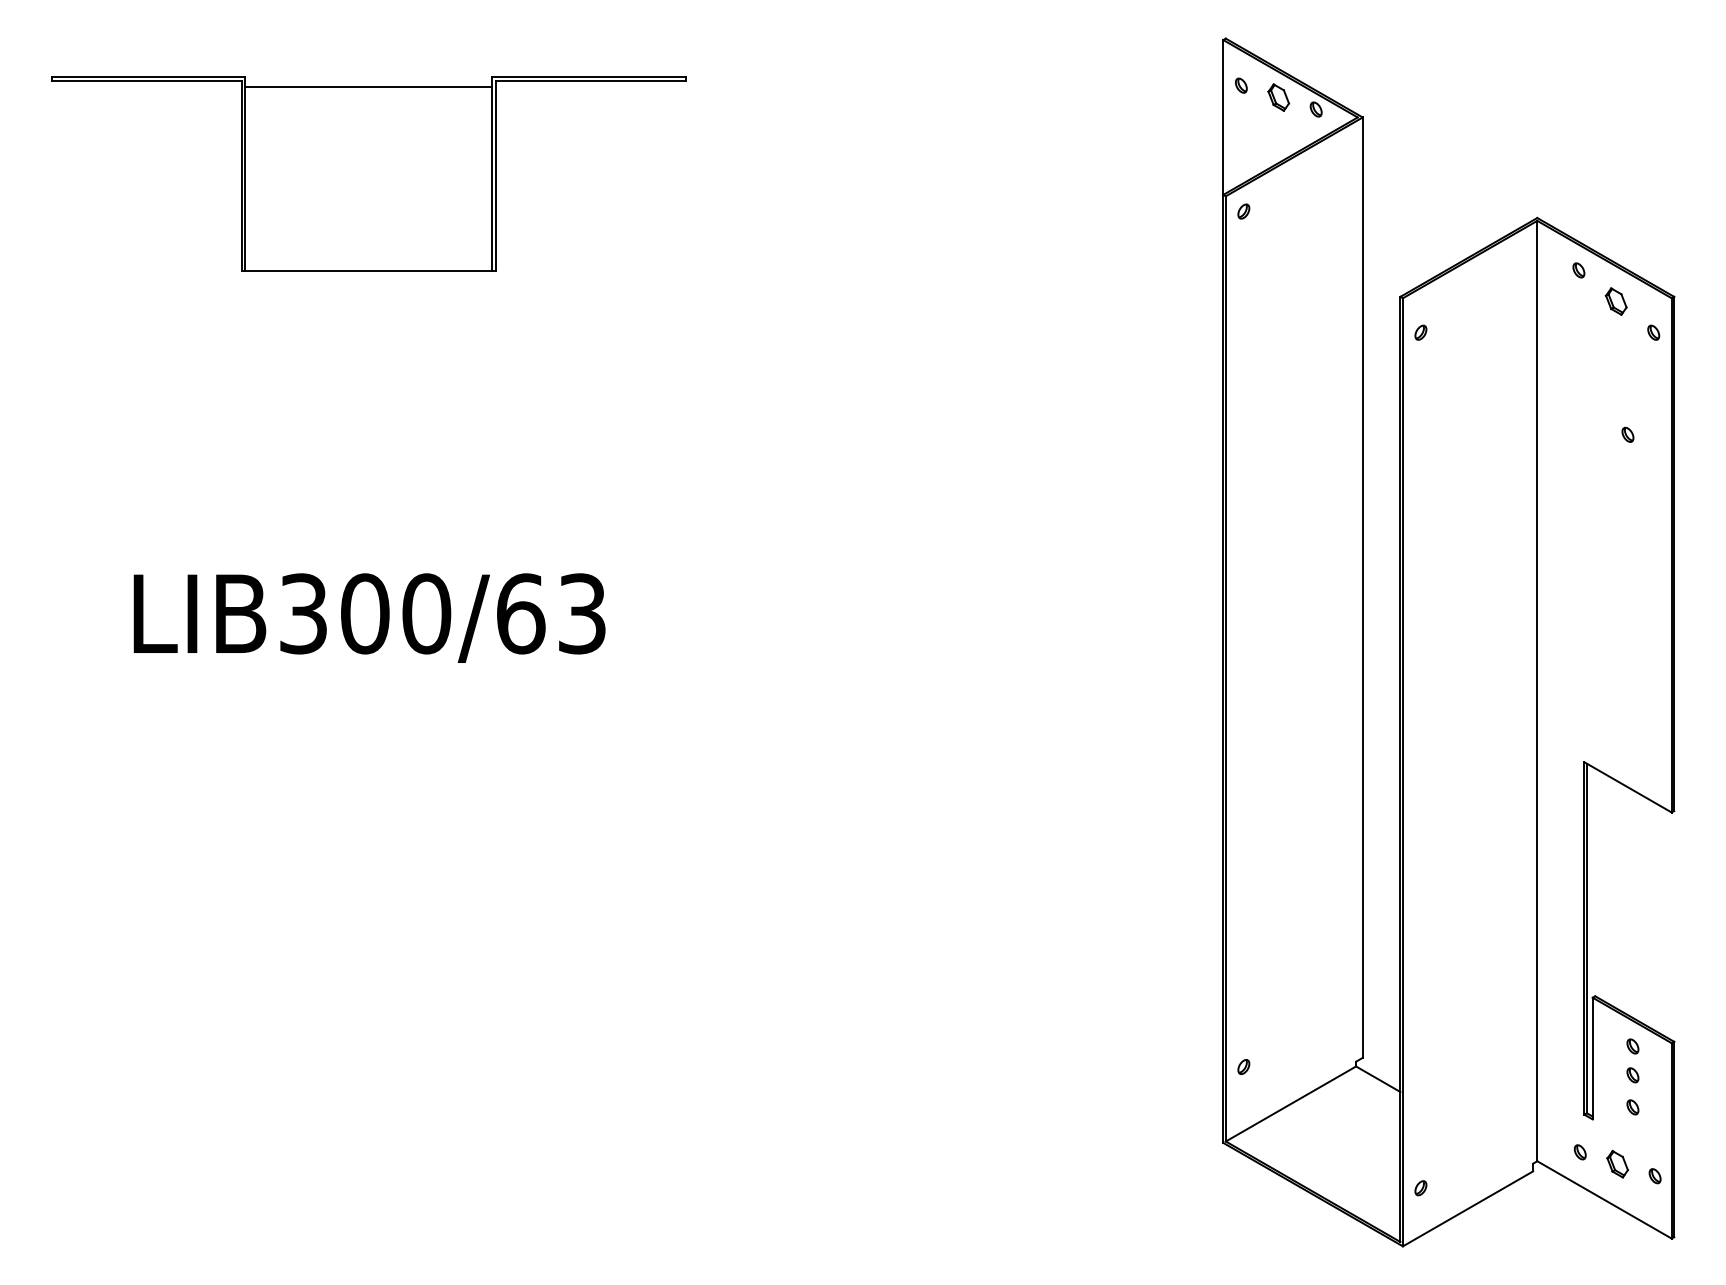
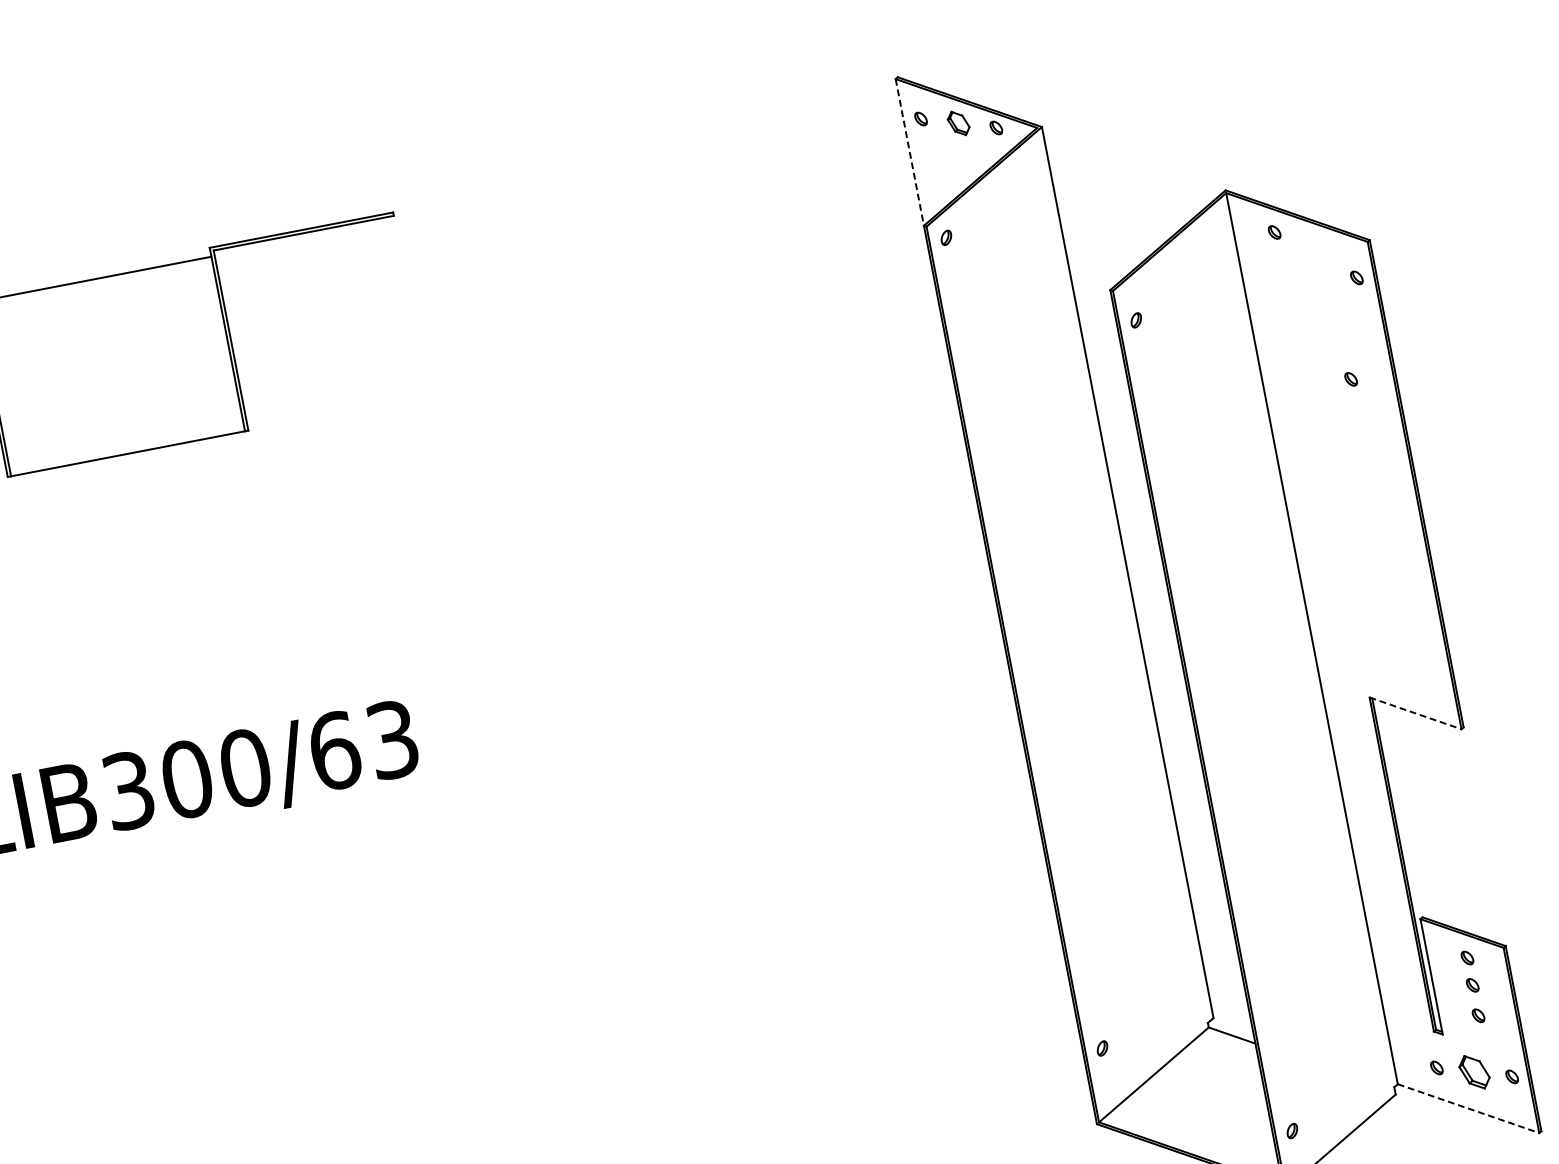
line: (1223, 117) -> (909, 152), solid -> dashed
part: (1615, 301) -> (1314, 255), removed
line: (1628, 787) -> (1415, 713), solid -> dashed
part: (1617, 1164) -> (1474, 1072), size x1.4
line: (1604, 1199) -> (1468, 1108), solid -> dashed

